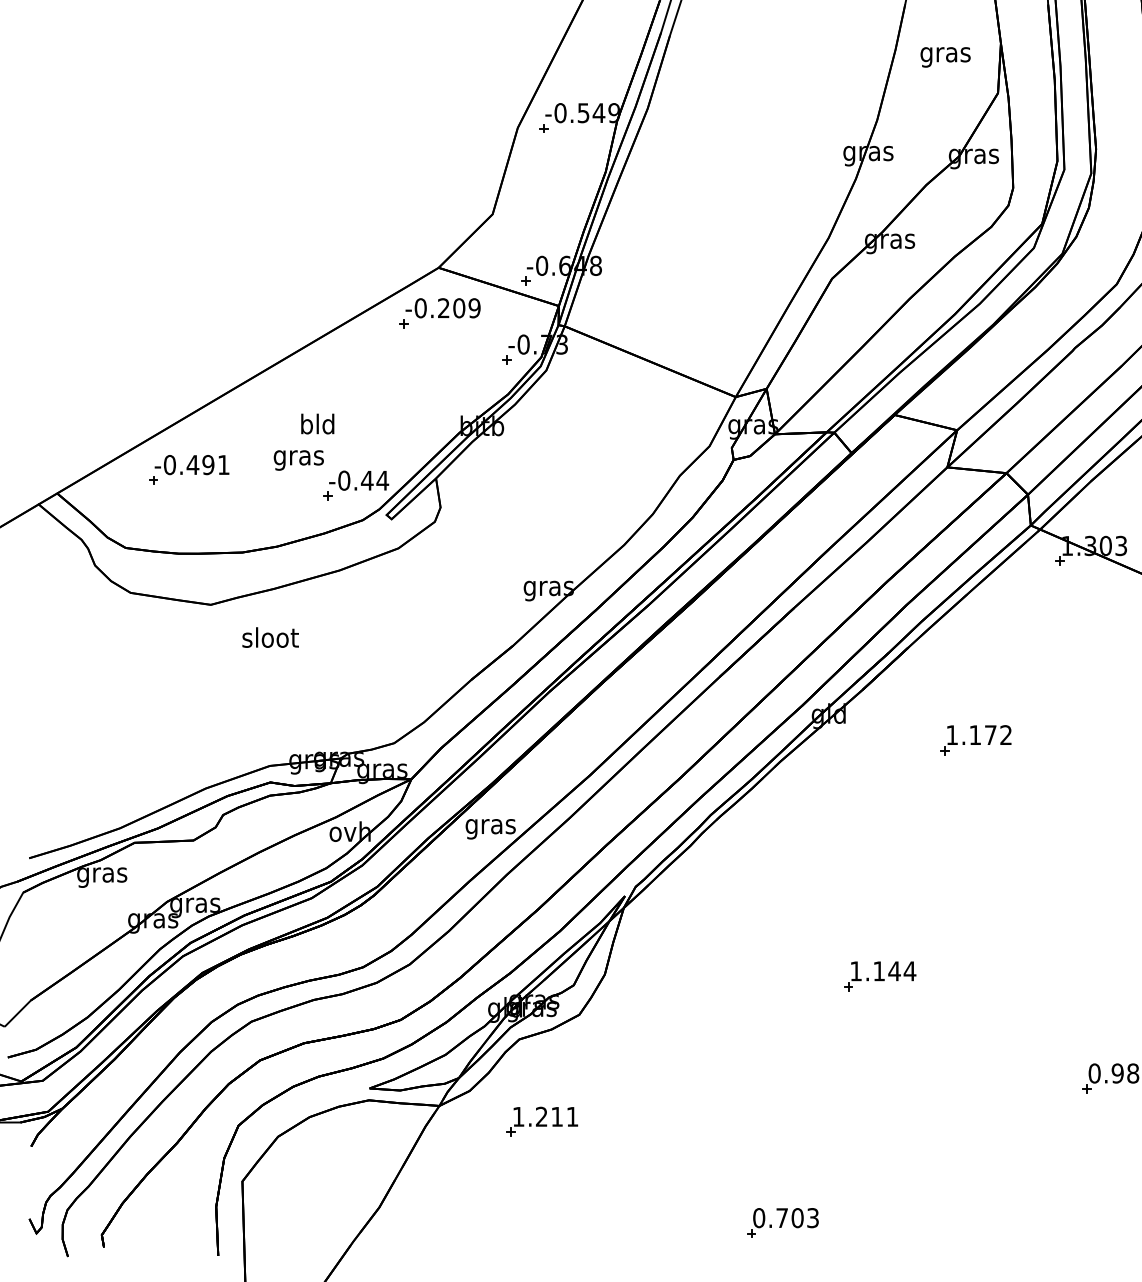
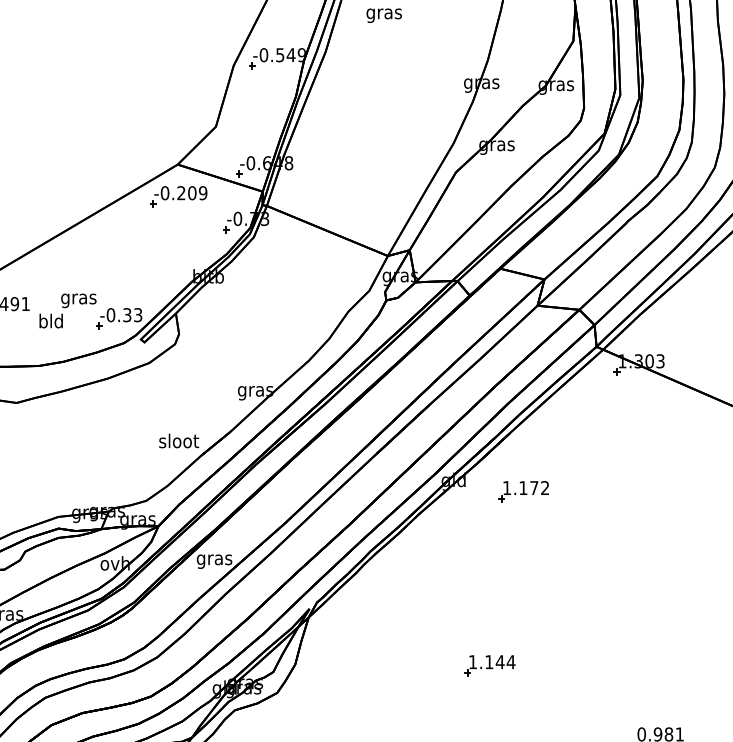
text: (945, 57) -> (384, 15), moved
text: (317, 423) -> (51, 320), moved
text: (374, 480) -> (132, 315), -0.44 -> -0.33
text: (270, 637) -> (179, 440), moved
part: (975, 740) -> (523, 491), moved

